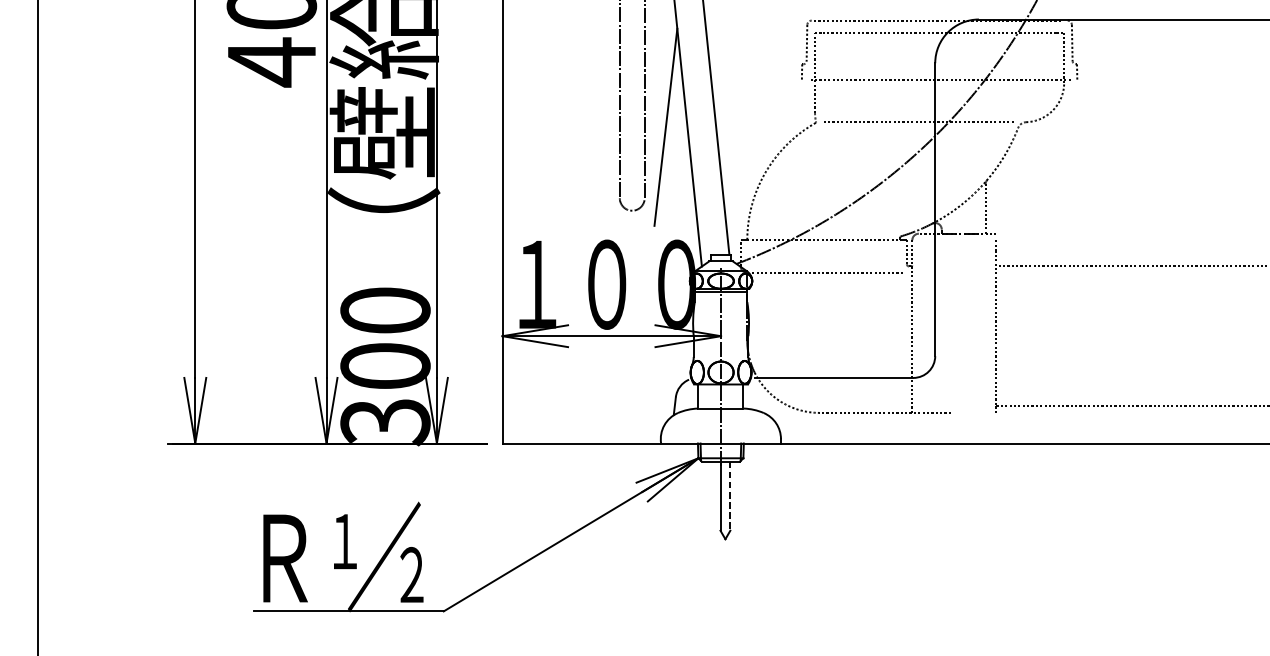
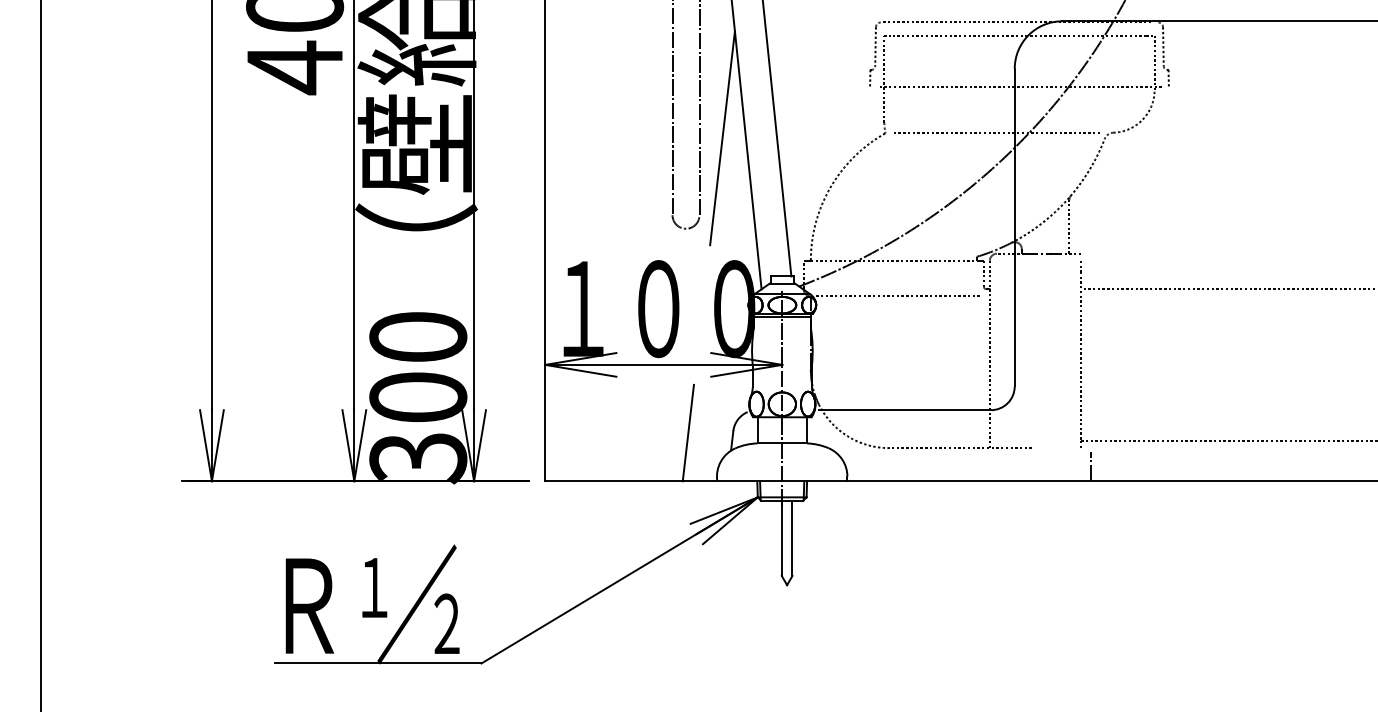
line: (633, 398) -> (687, 432), added
line: (1005, 429) -> (1090, 466), added
line: (730, 496) -> (792, 538), dashed -> solid

